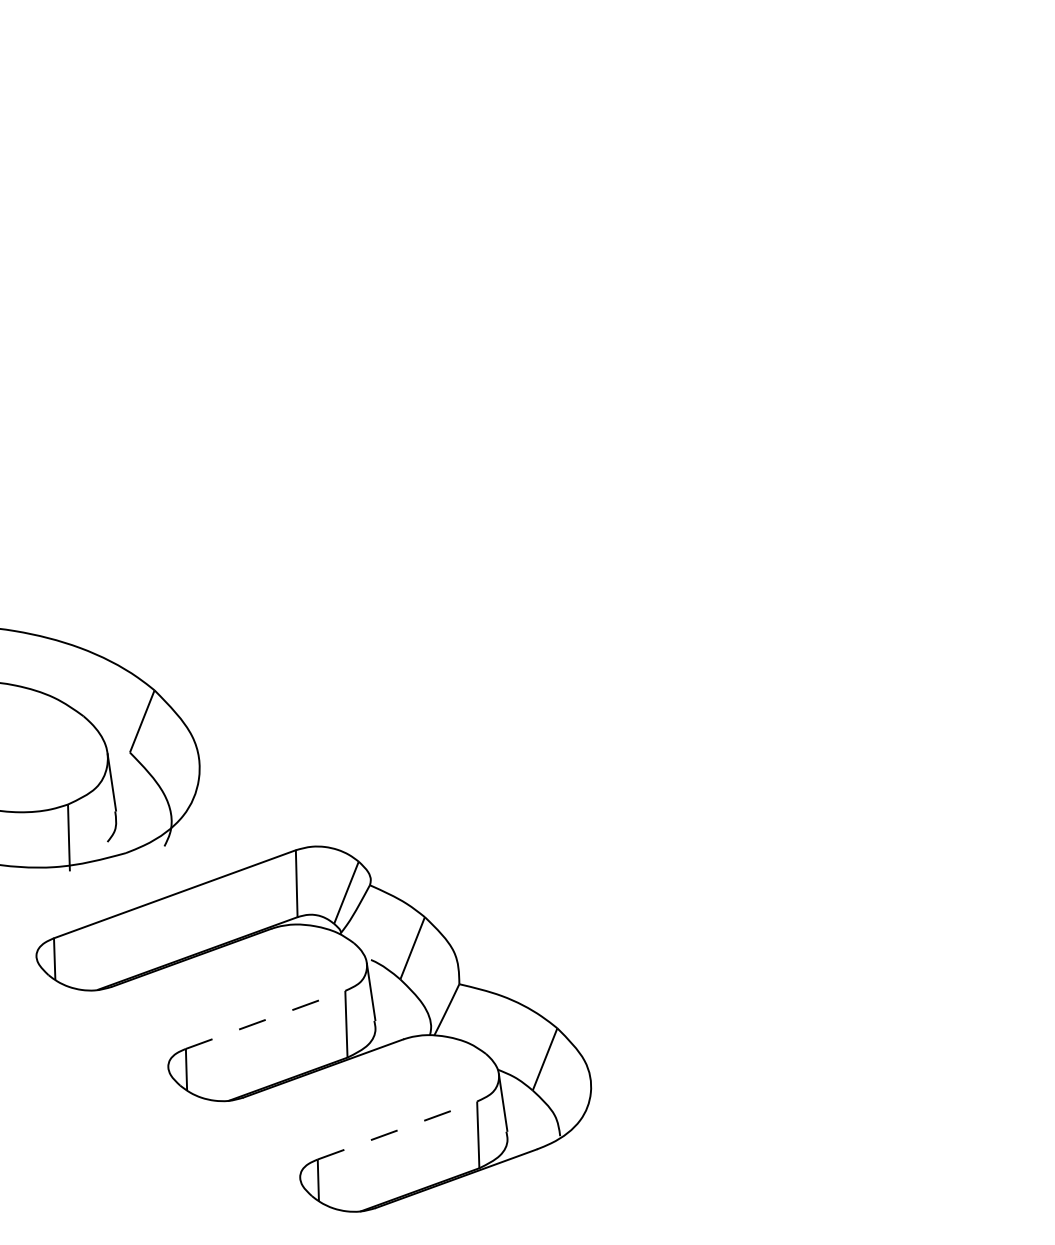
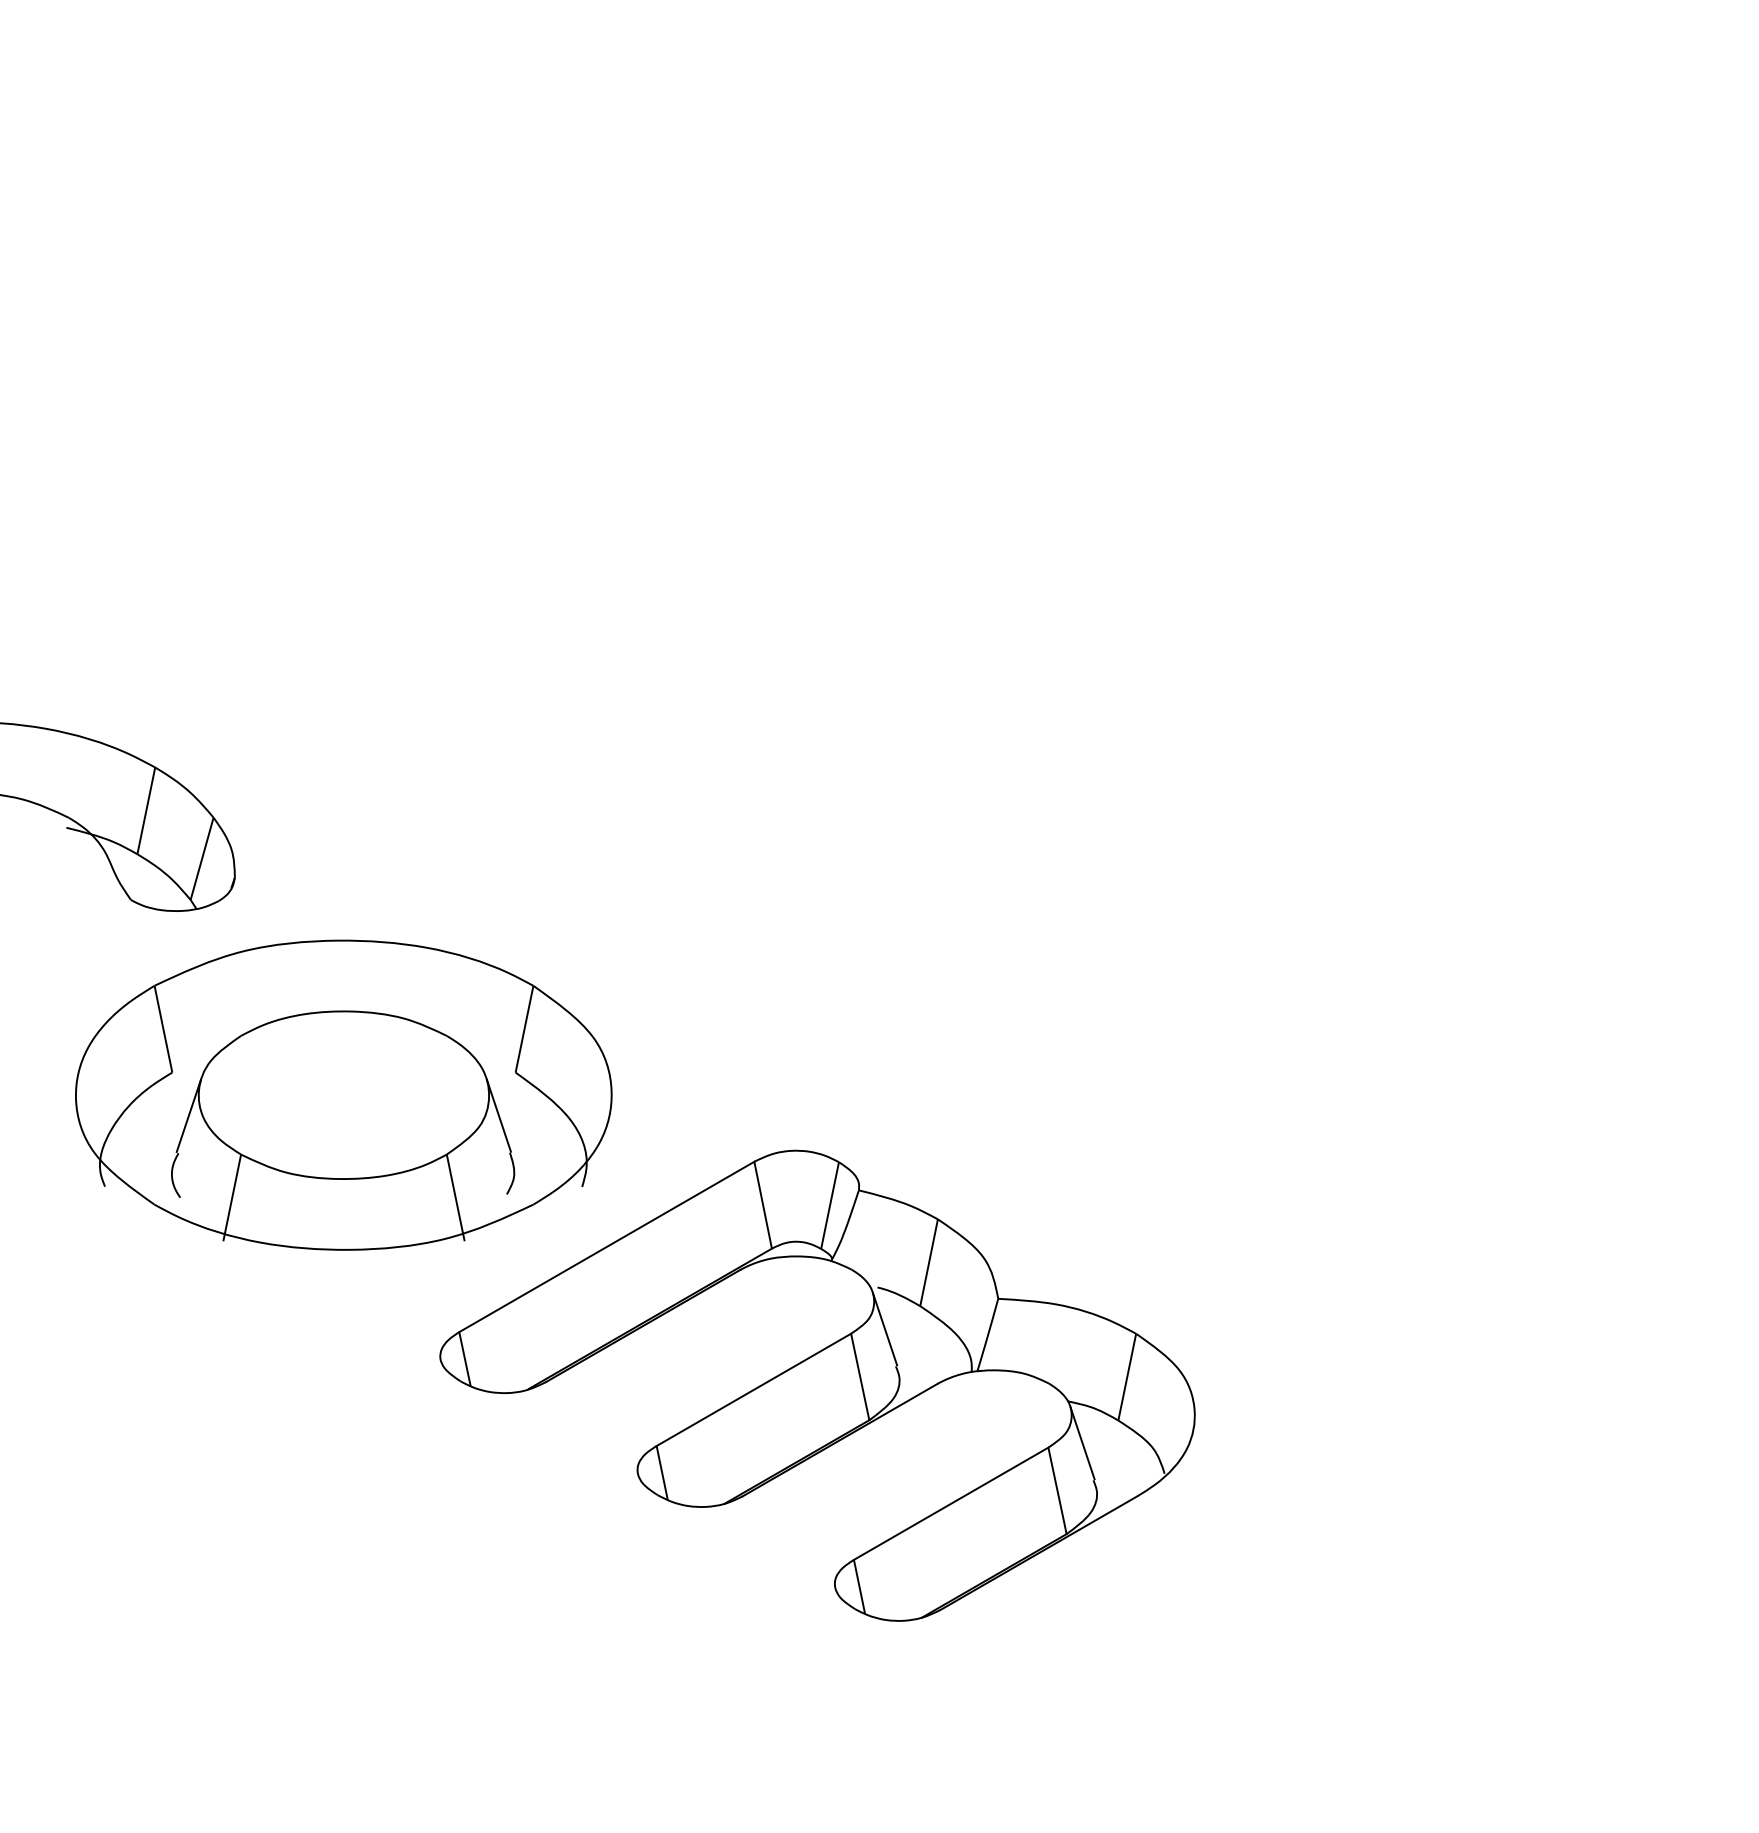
line: (266, 1019) -> (754, 1389), dashed -> solid
line: (397, 1130) -> (951, 1503), dashed -> solid

